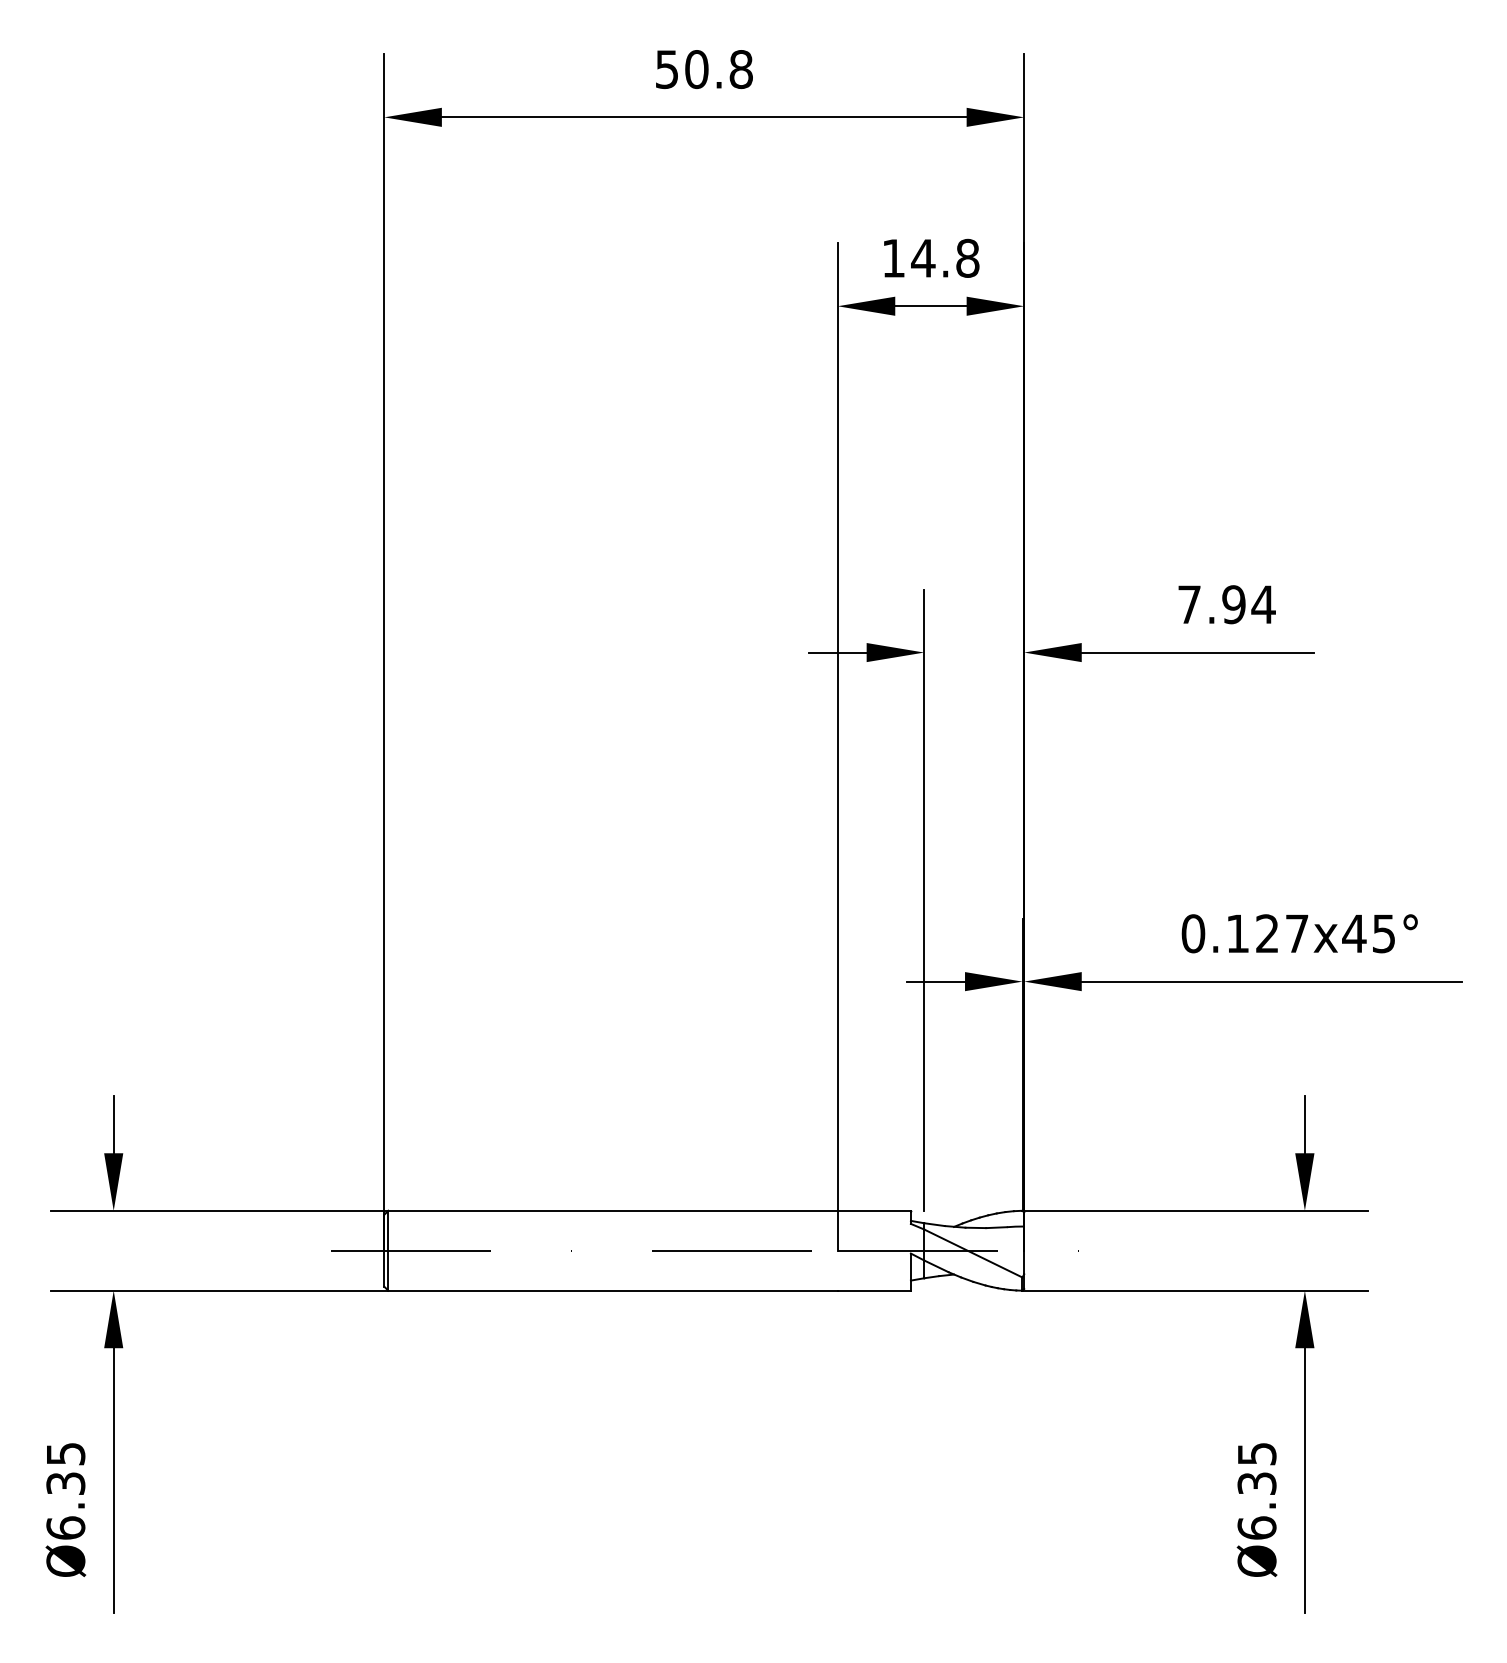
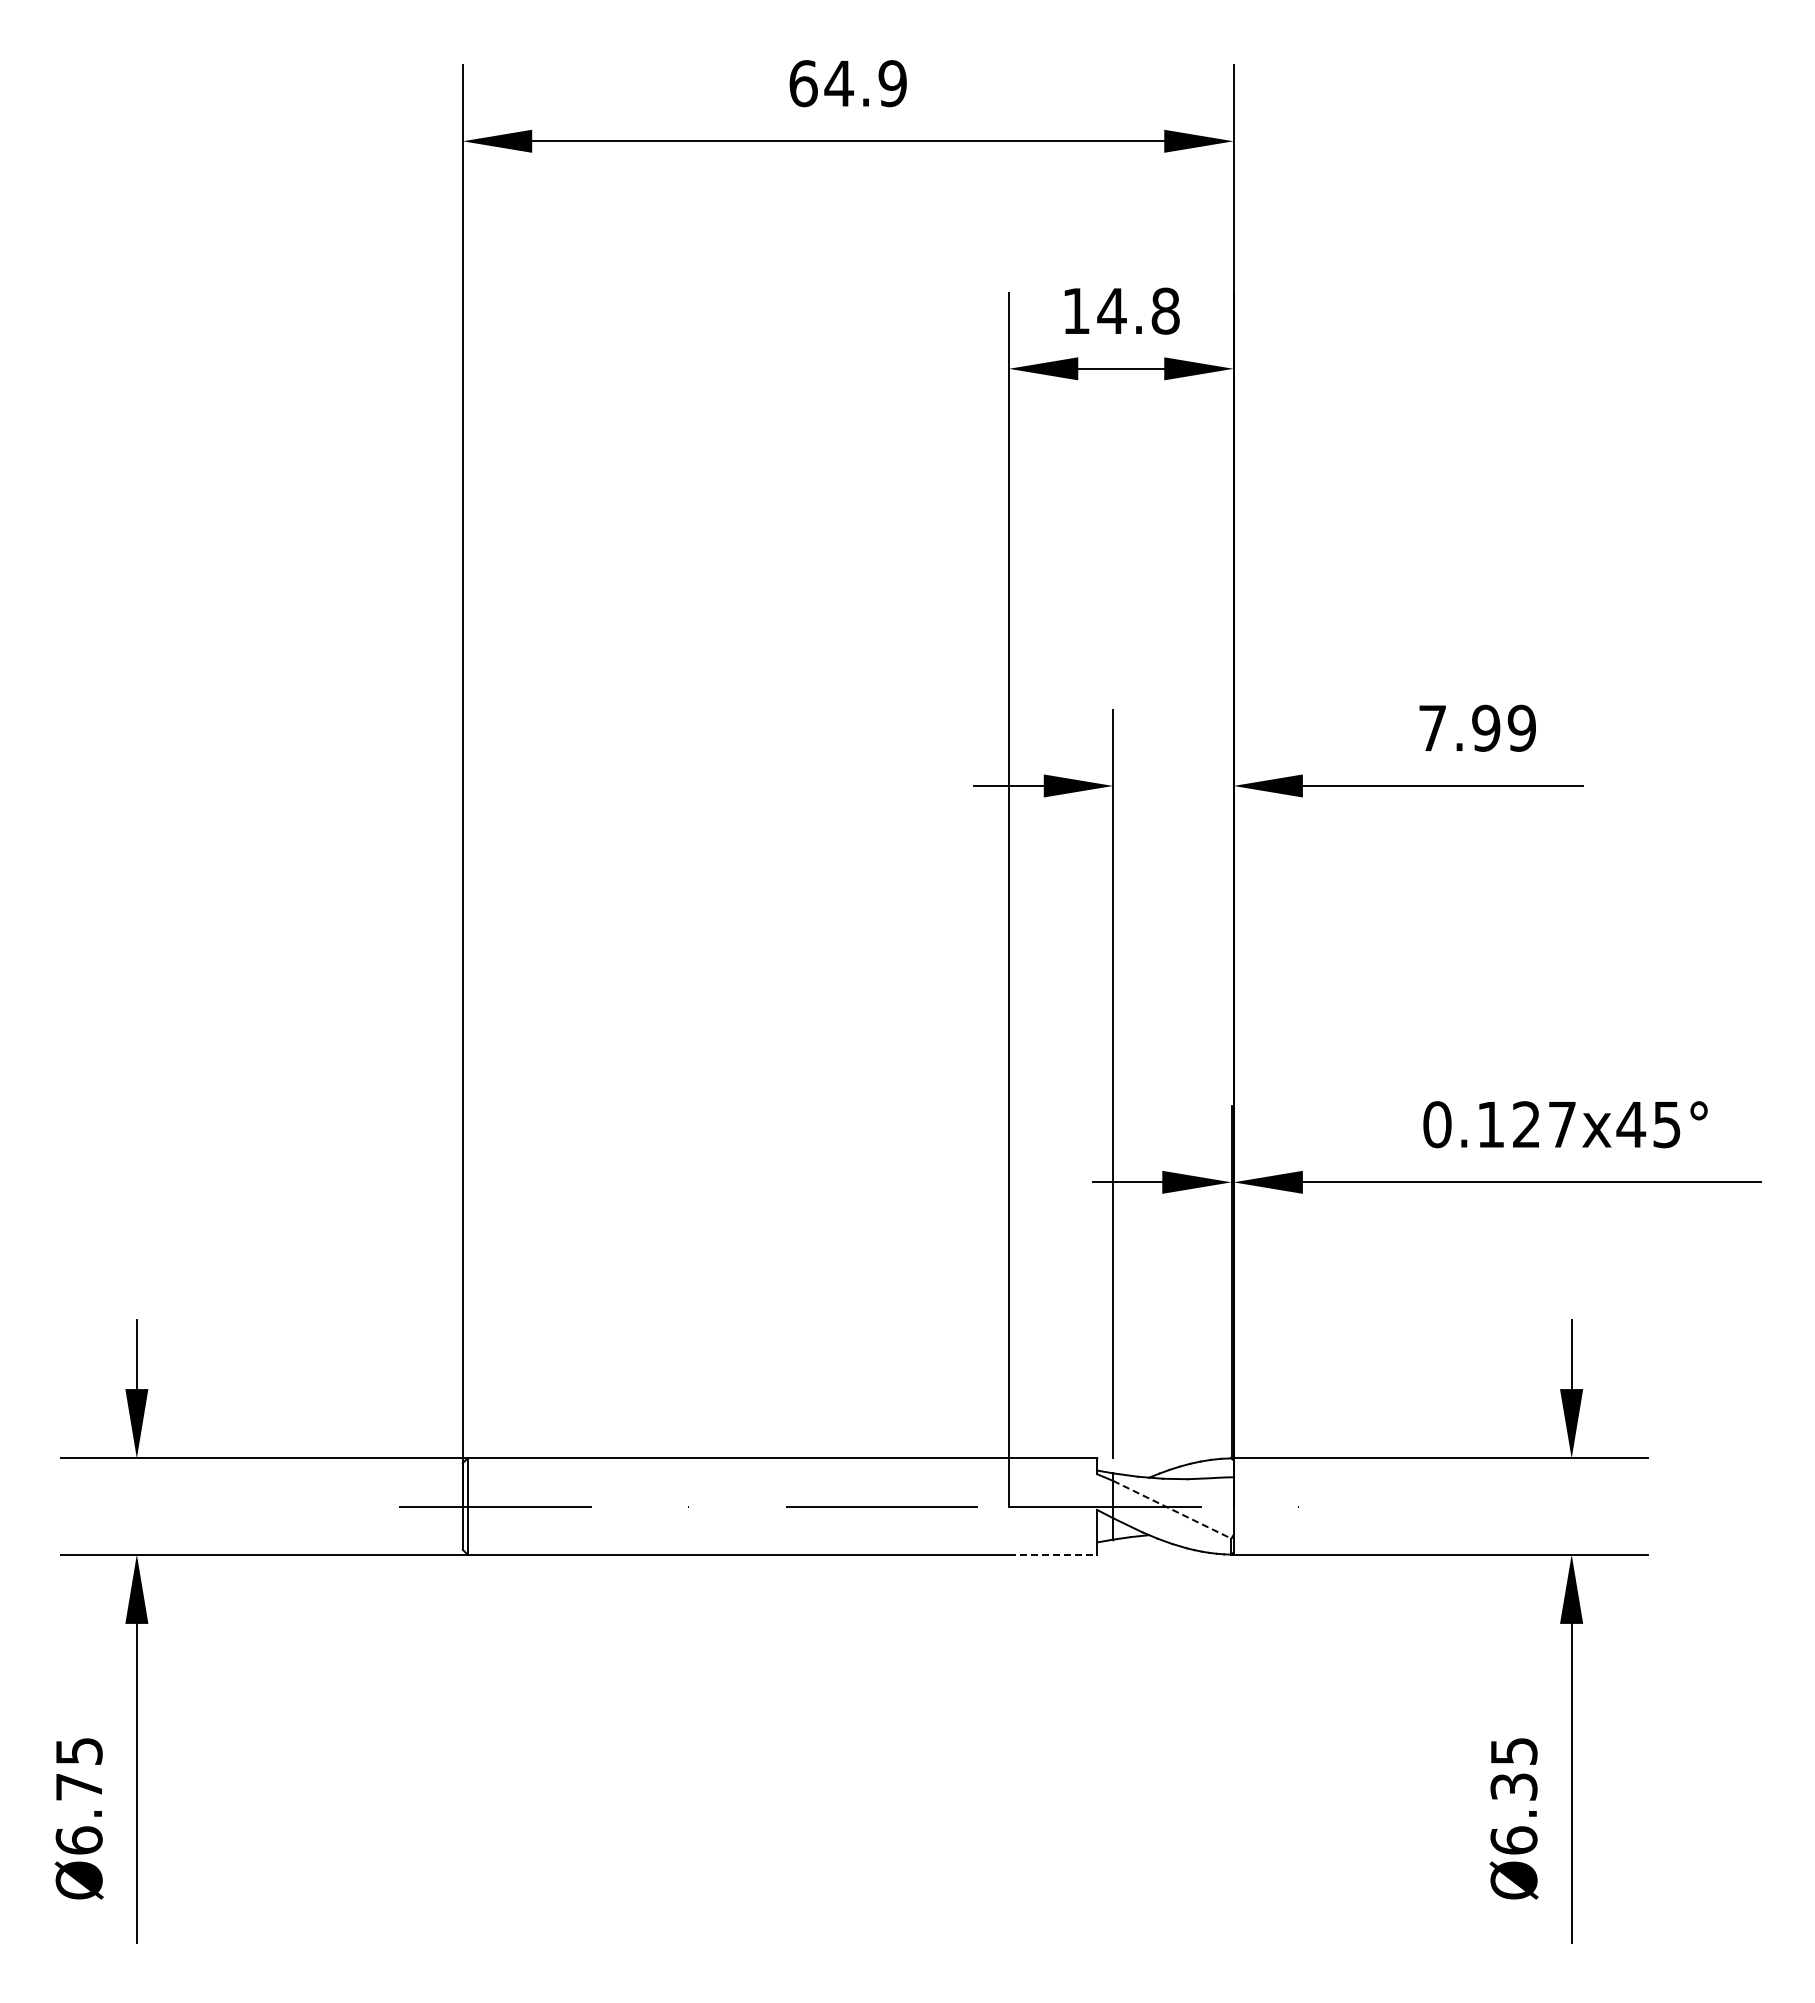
text: (703, 69) -> (847, 83), 50.8 -> 64.9
text: (1263, 604) -> (1521, 727), 7.94 -> 7.99
line: (973, 1253) -> (1172, 1509), solid -> dashed
line: (874, 1290) -> (1053, 1554), solid -> dashed
text: (65, 1483) -> (78, 1786), Ø6.35 -> Ø6.75

